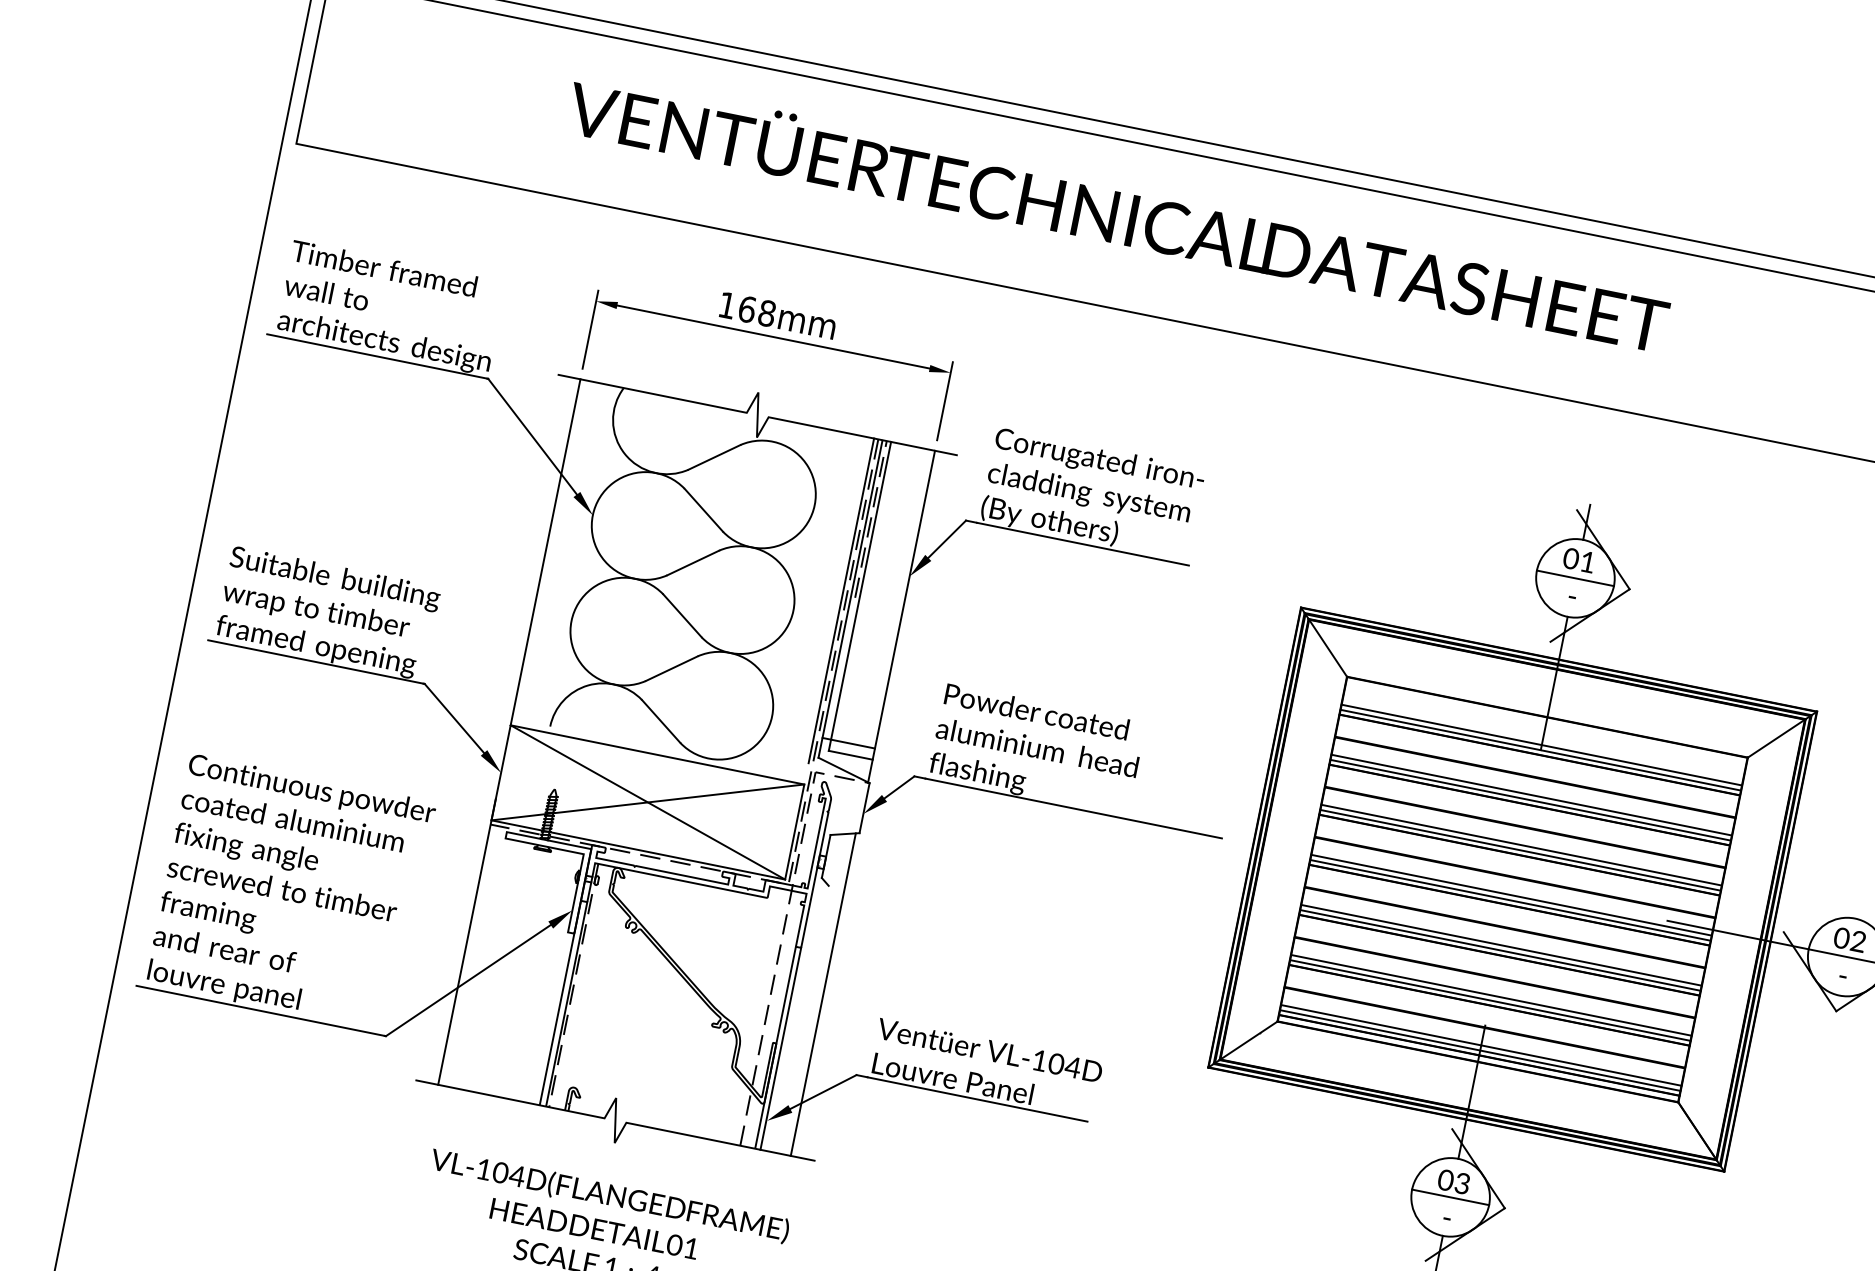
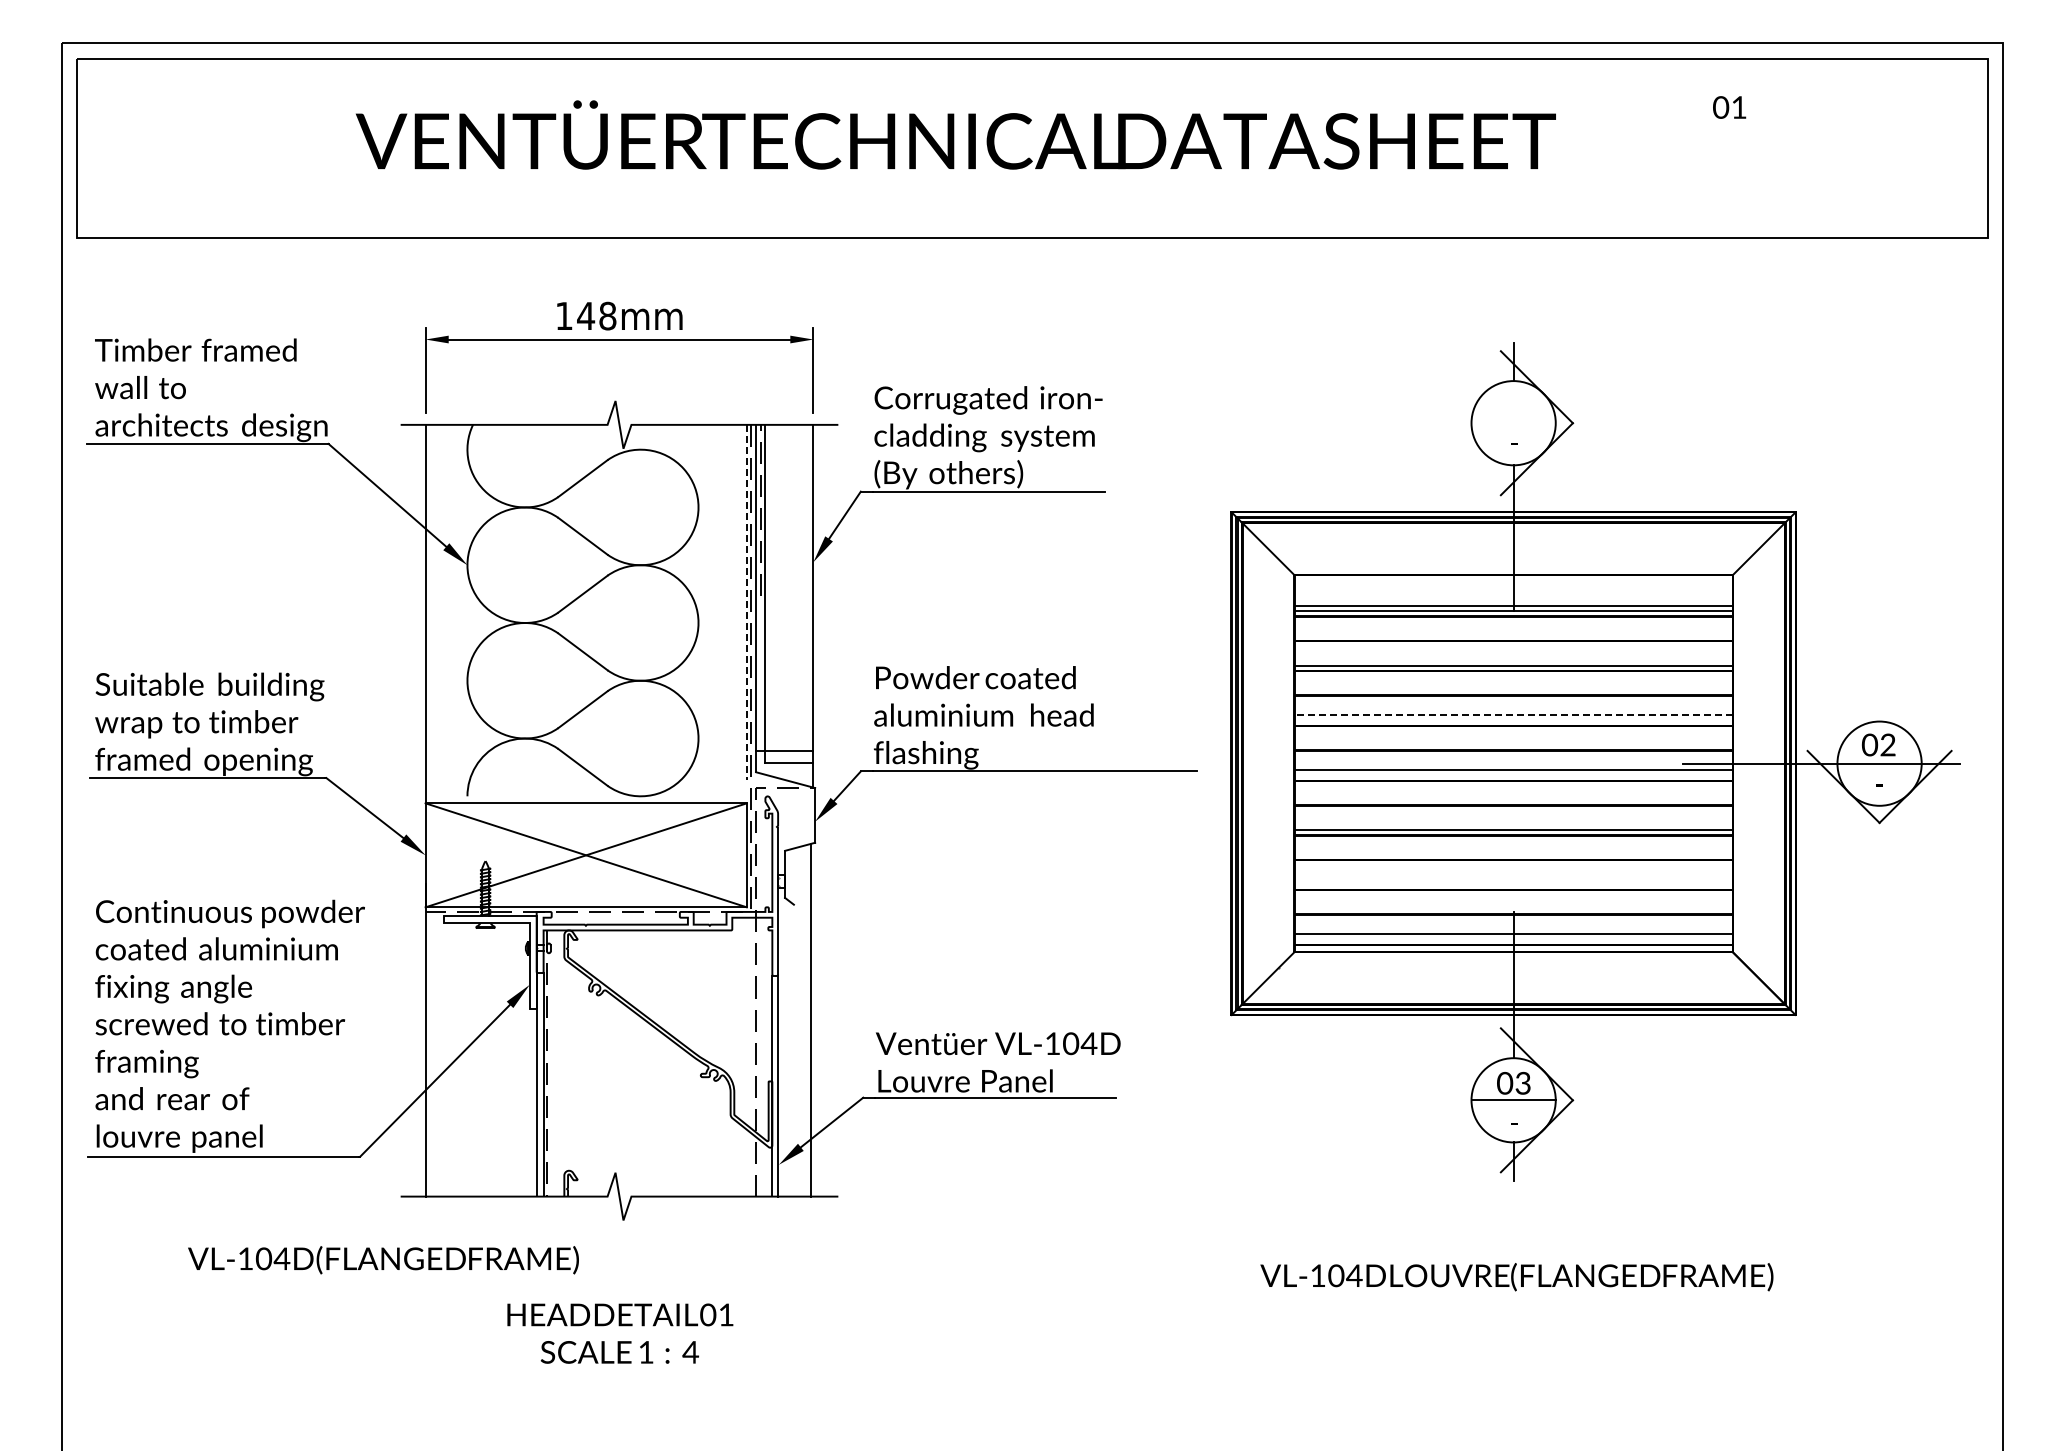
text: (747, 308) -> (586, 315), 168mm -> 148mm
text: (1578, 560) -> (1729, 107), moved
line: (1575, 578) -> (1513, 423), removed
line: (841, 600) -> (746, 602), solid -> dashed
line: (1531, 795) -> (1513, 660), removed
line: (1521, 845) -> (1513, 715), solid -> dashed
line: (1520, 850) -> (1513, 720), removed
line: (1510, 900) -> (1513, 775), removed
line: (1501, 945) -> (1513, 824), removed
line: (1491, 995) -> (1513, 879), removed
line: (1490, 1000) -> (1513, 884), removed
line: (1480, 1050) -> (1513, 939), removed
text: (609, 1196) -> (383, 1260), moved

